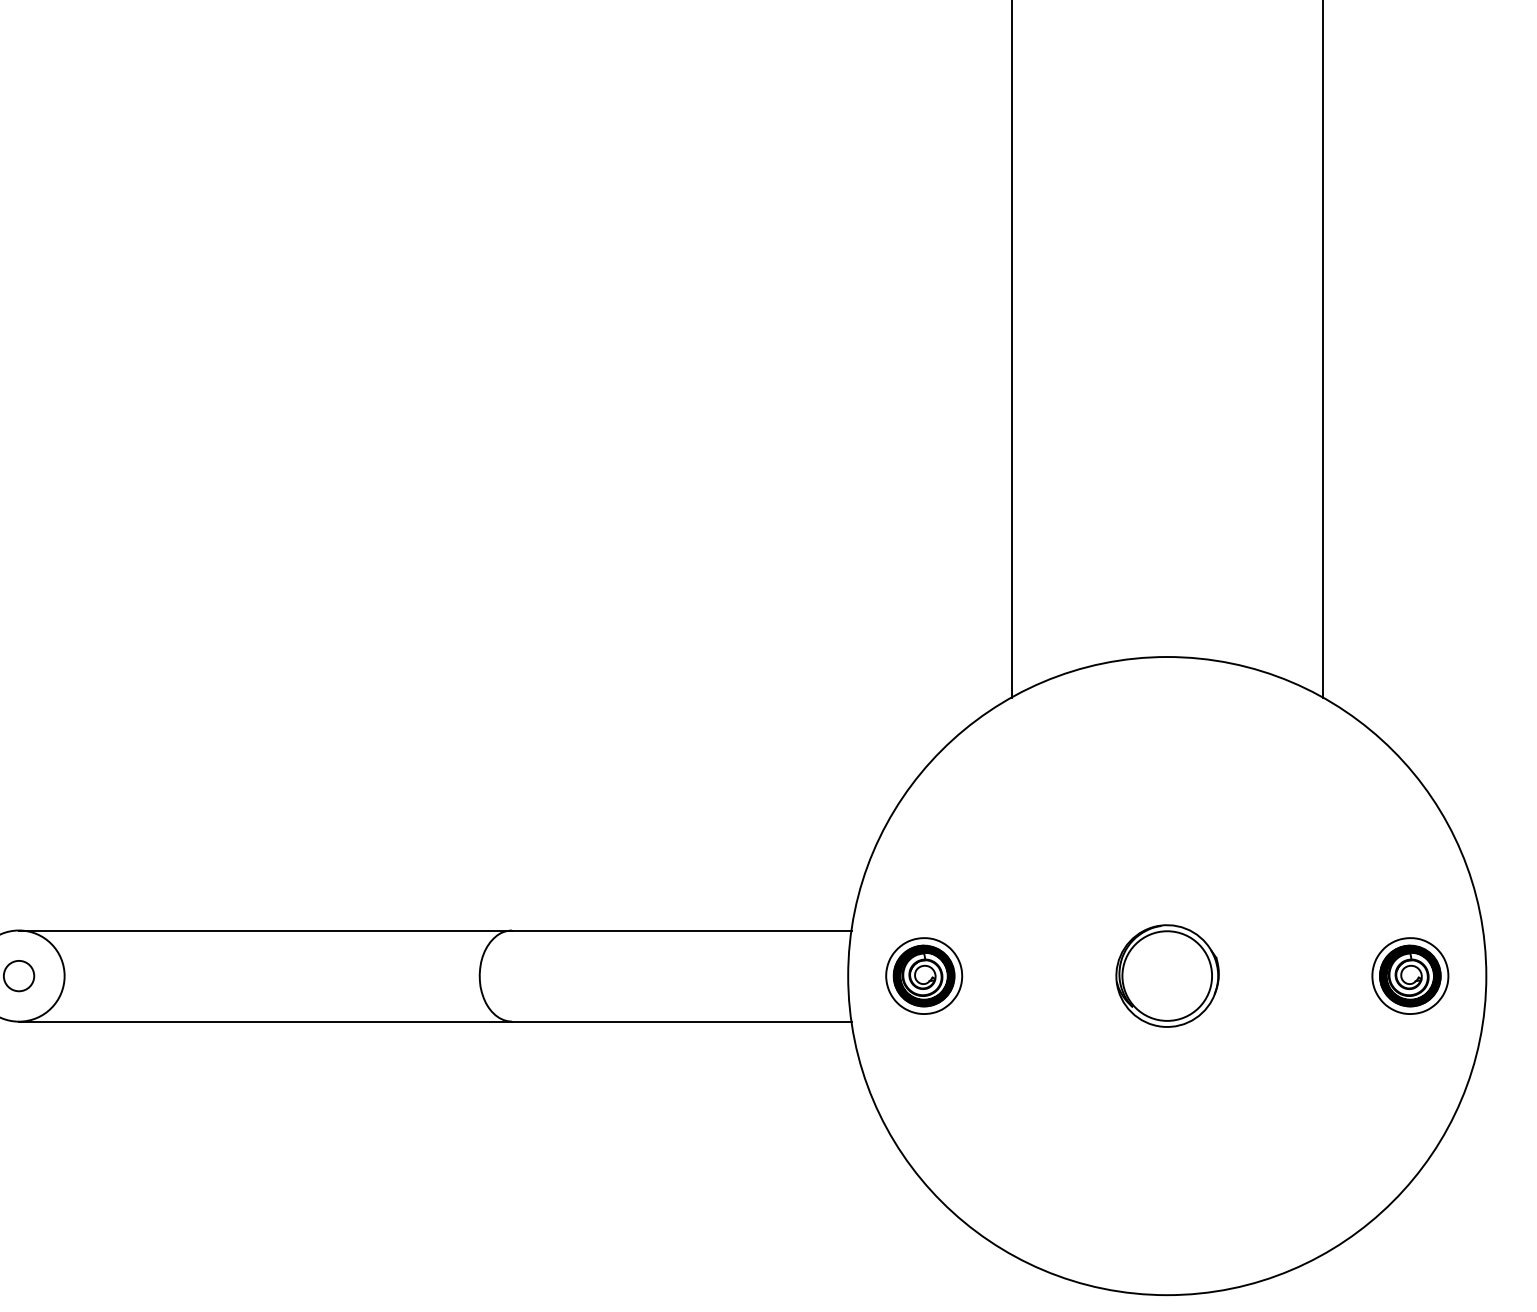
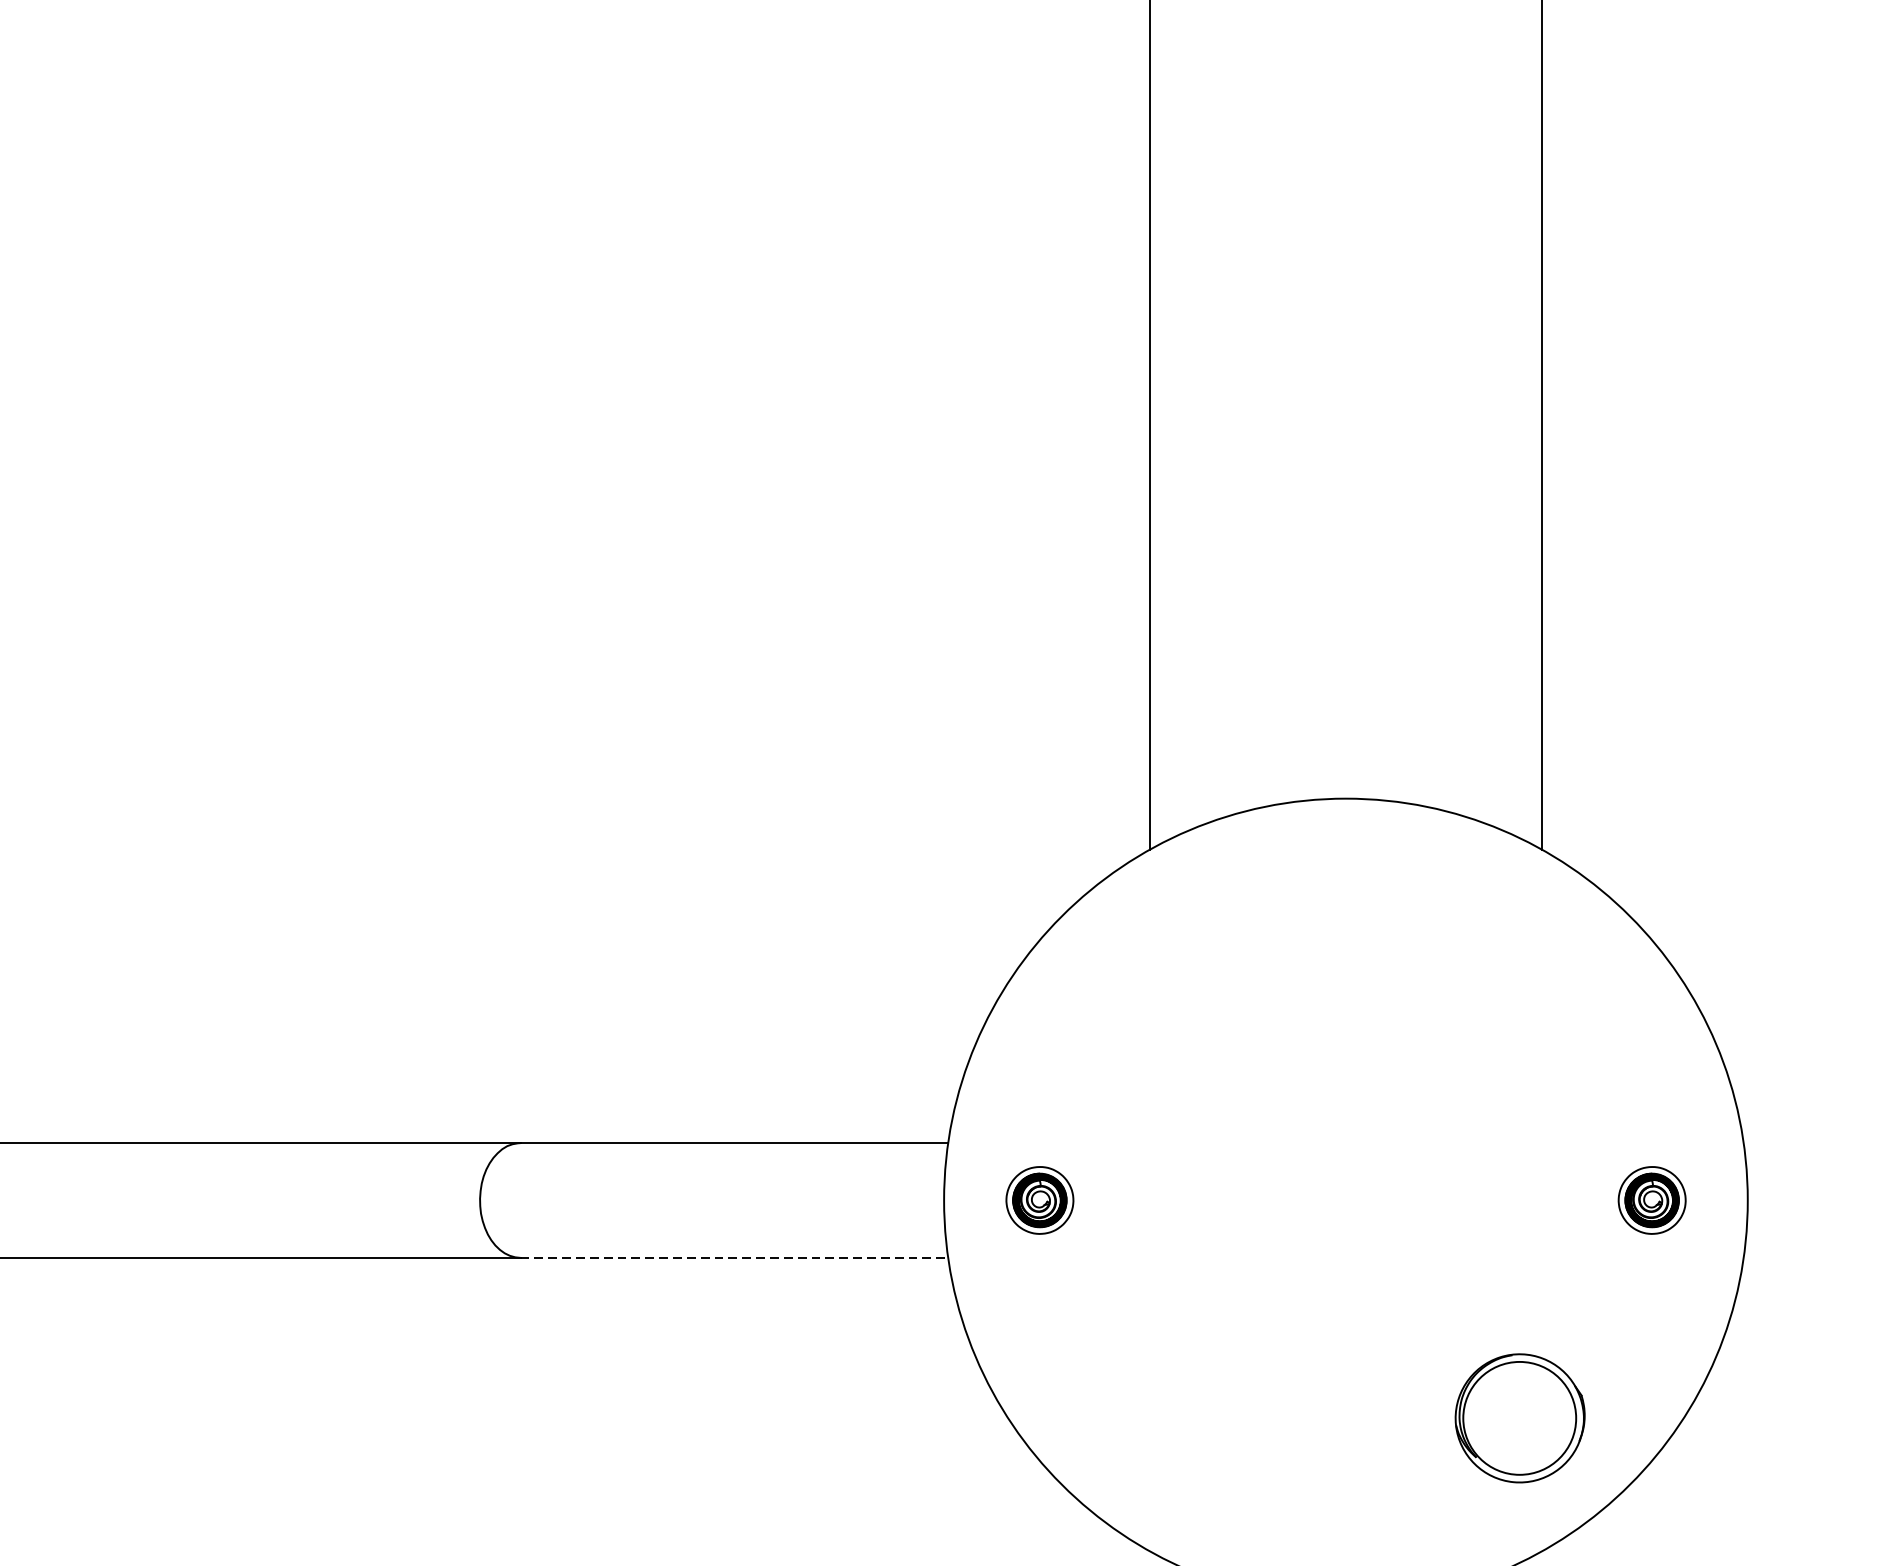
part: (924, 975) -> (1040, 1199), size x0.7
part: (1167, 975) -> (1520, 1417), moved
part: (1410, 975) -> (1652, 1199), size x0.7
line: (681, 1021) -> (734, 1257), solid -> dashed

